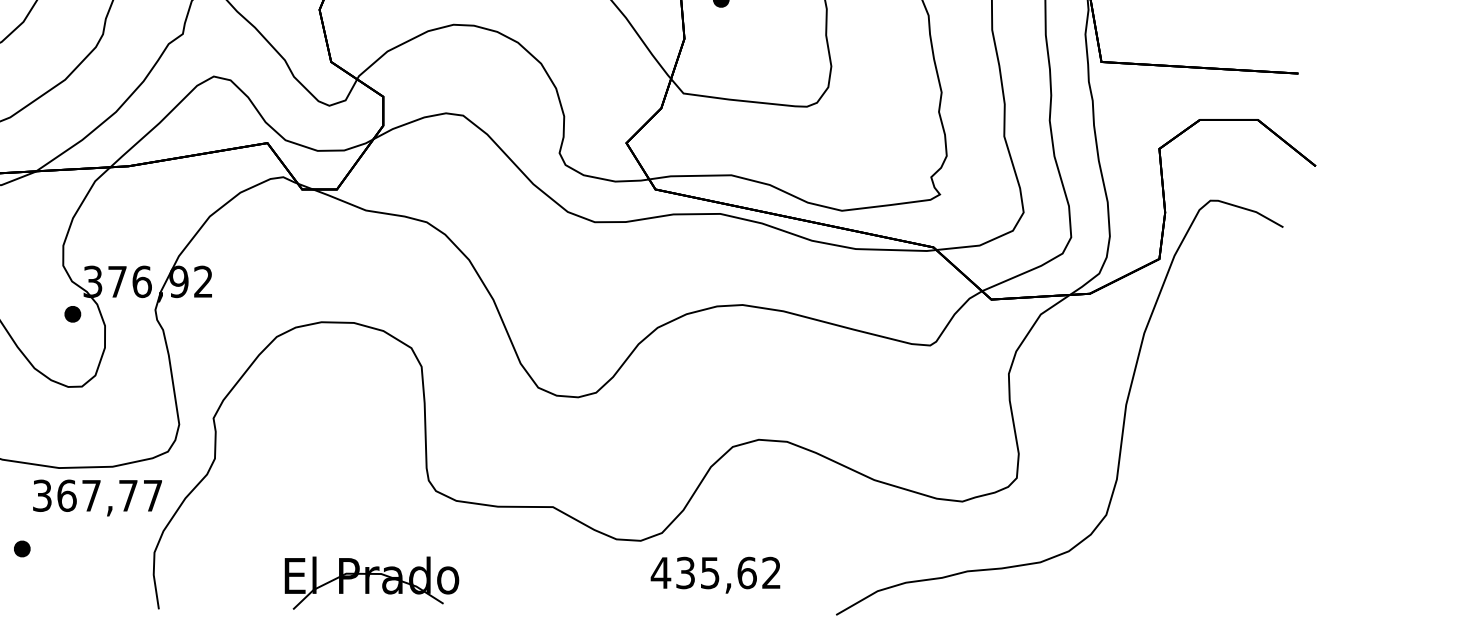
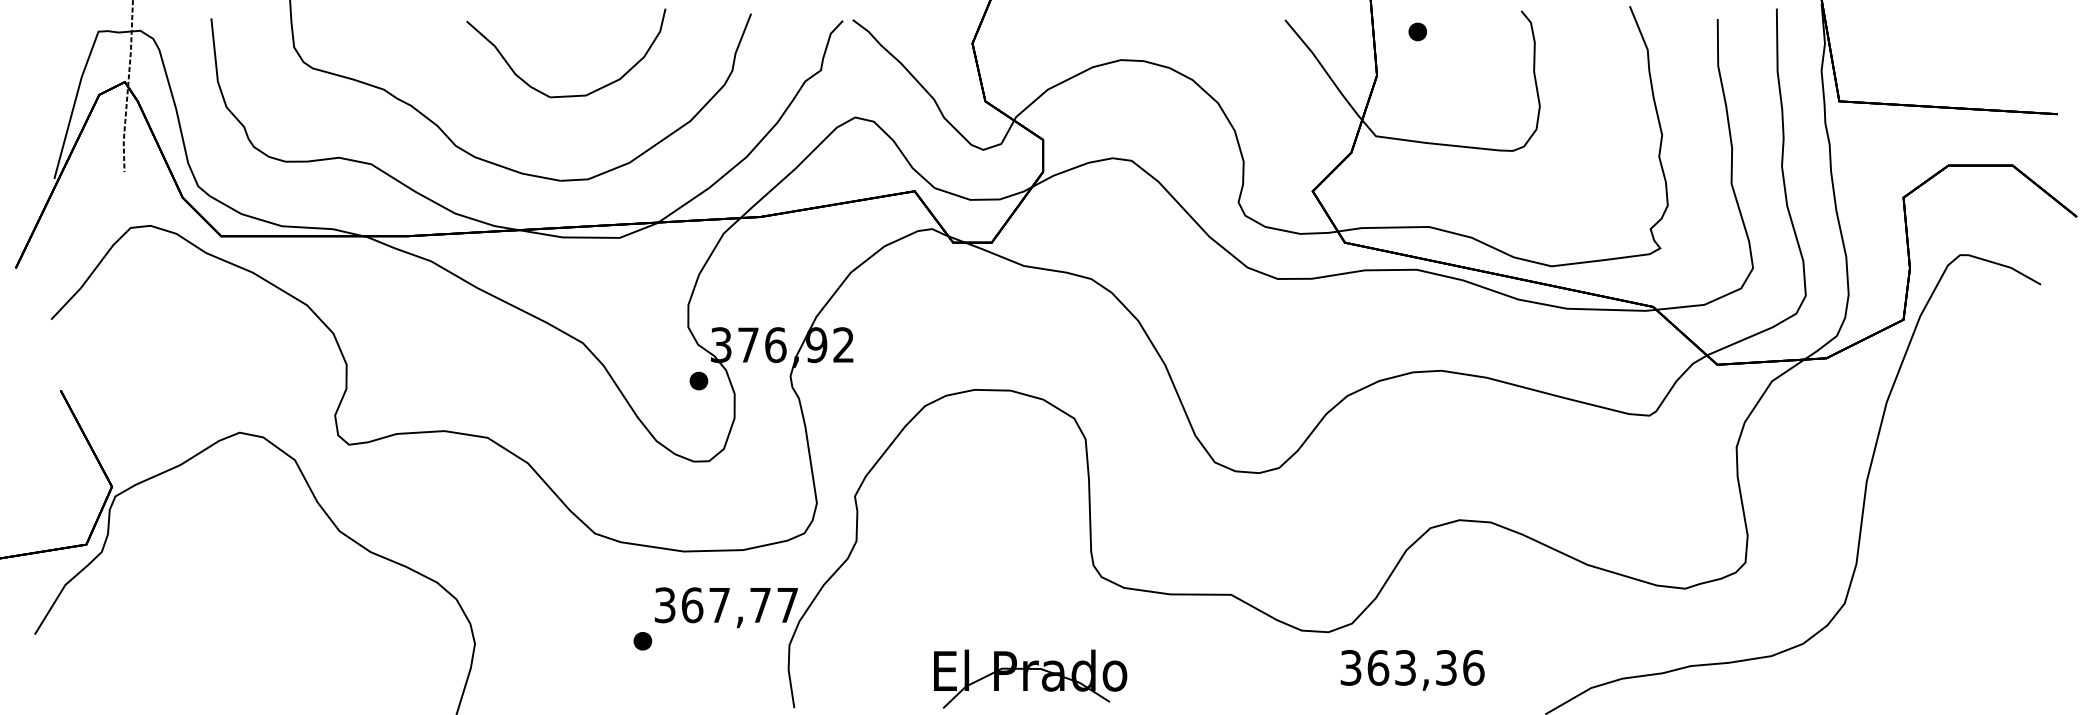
text: (97, 497) -> (726, 607), moved
text: (715, 572) -> (1411, 667), 435,62 -> 363,36

